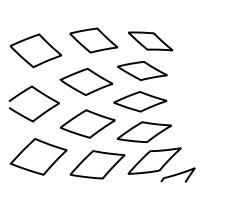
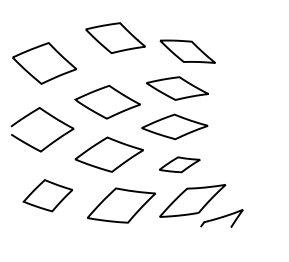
part: (93, 40) -> (115, 38), moved
part: (143, 131) -> (178, 164), size x0.6
part: (38, 156) -> (47, 195), size x0.7

